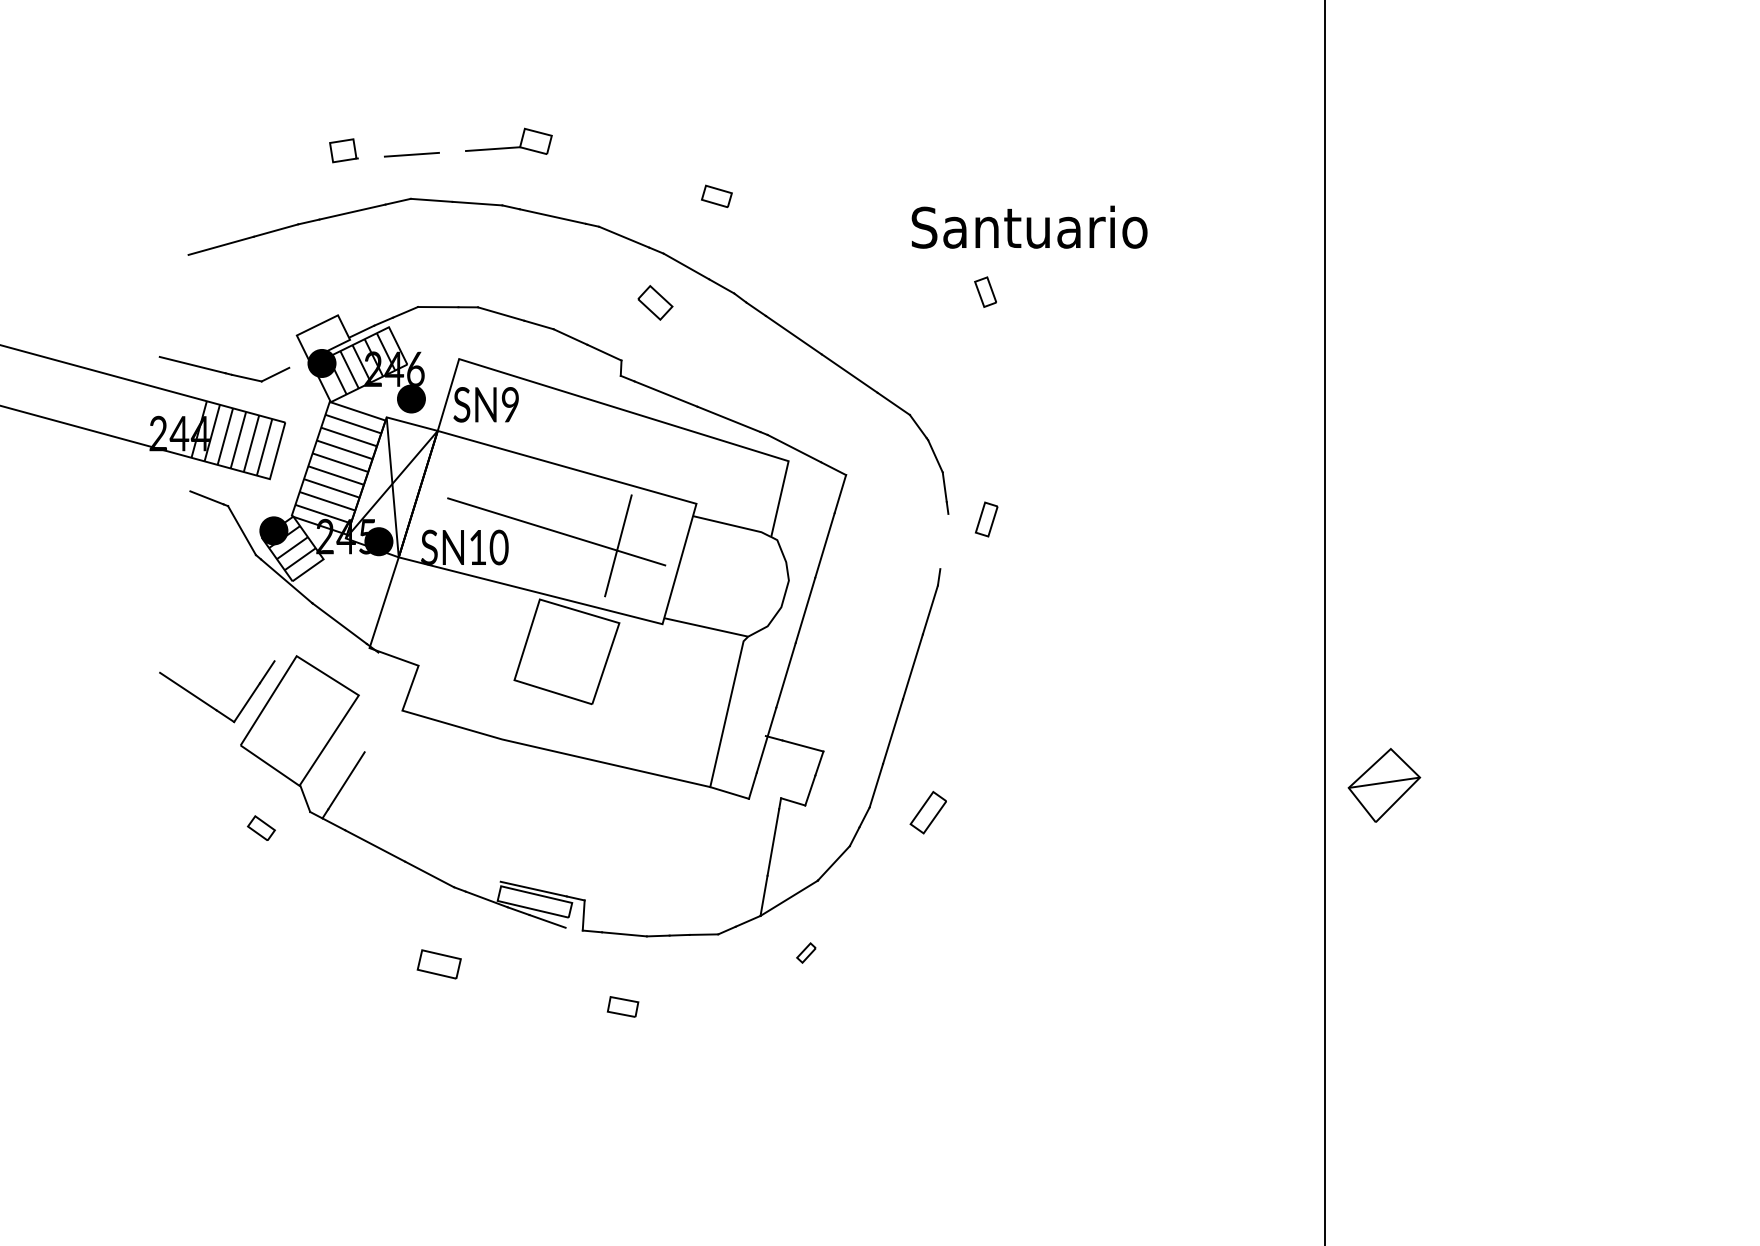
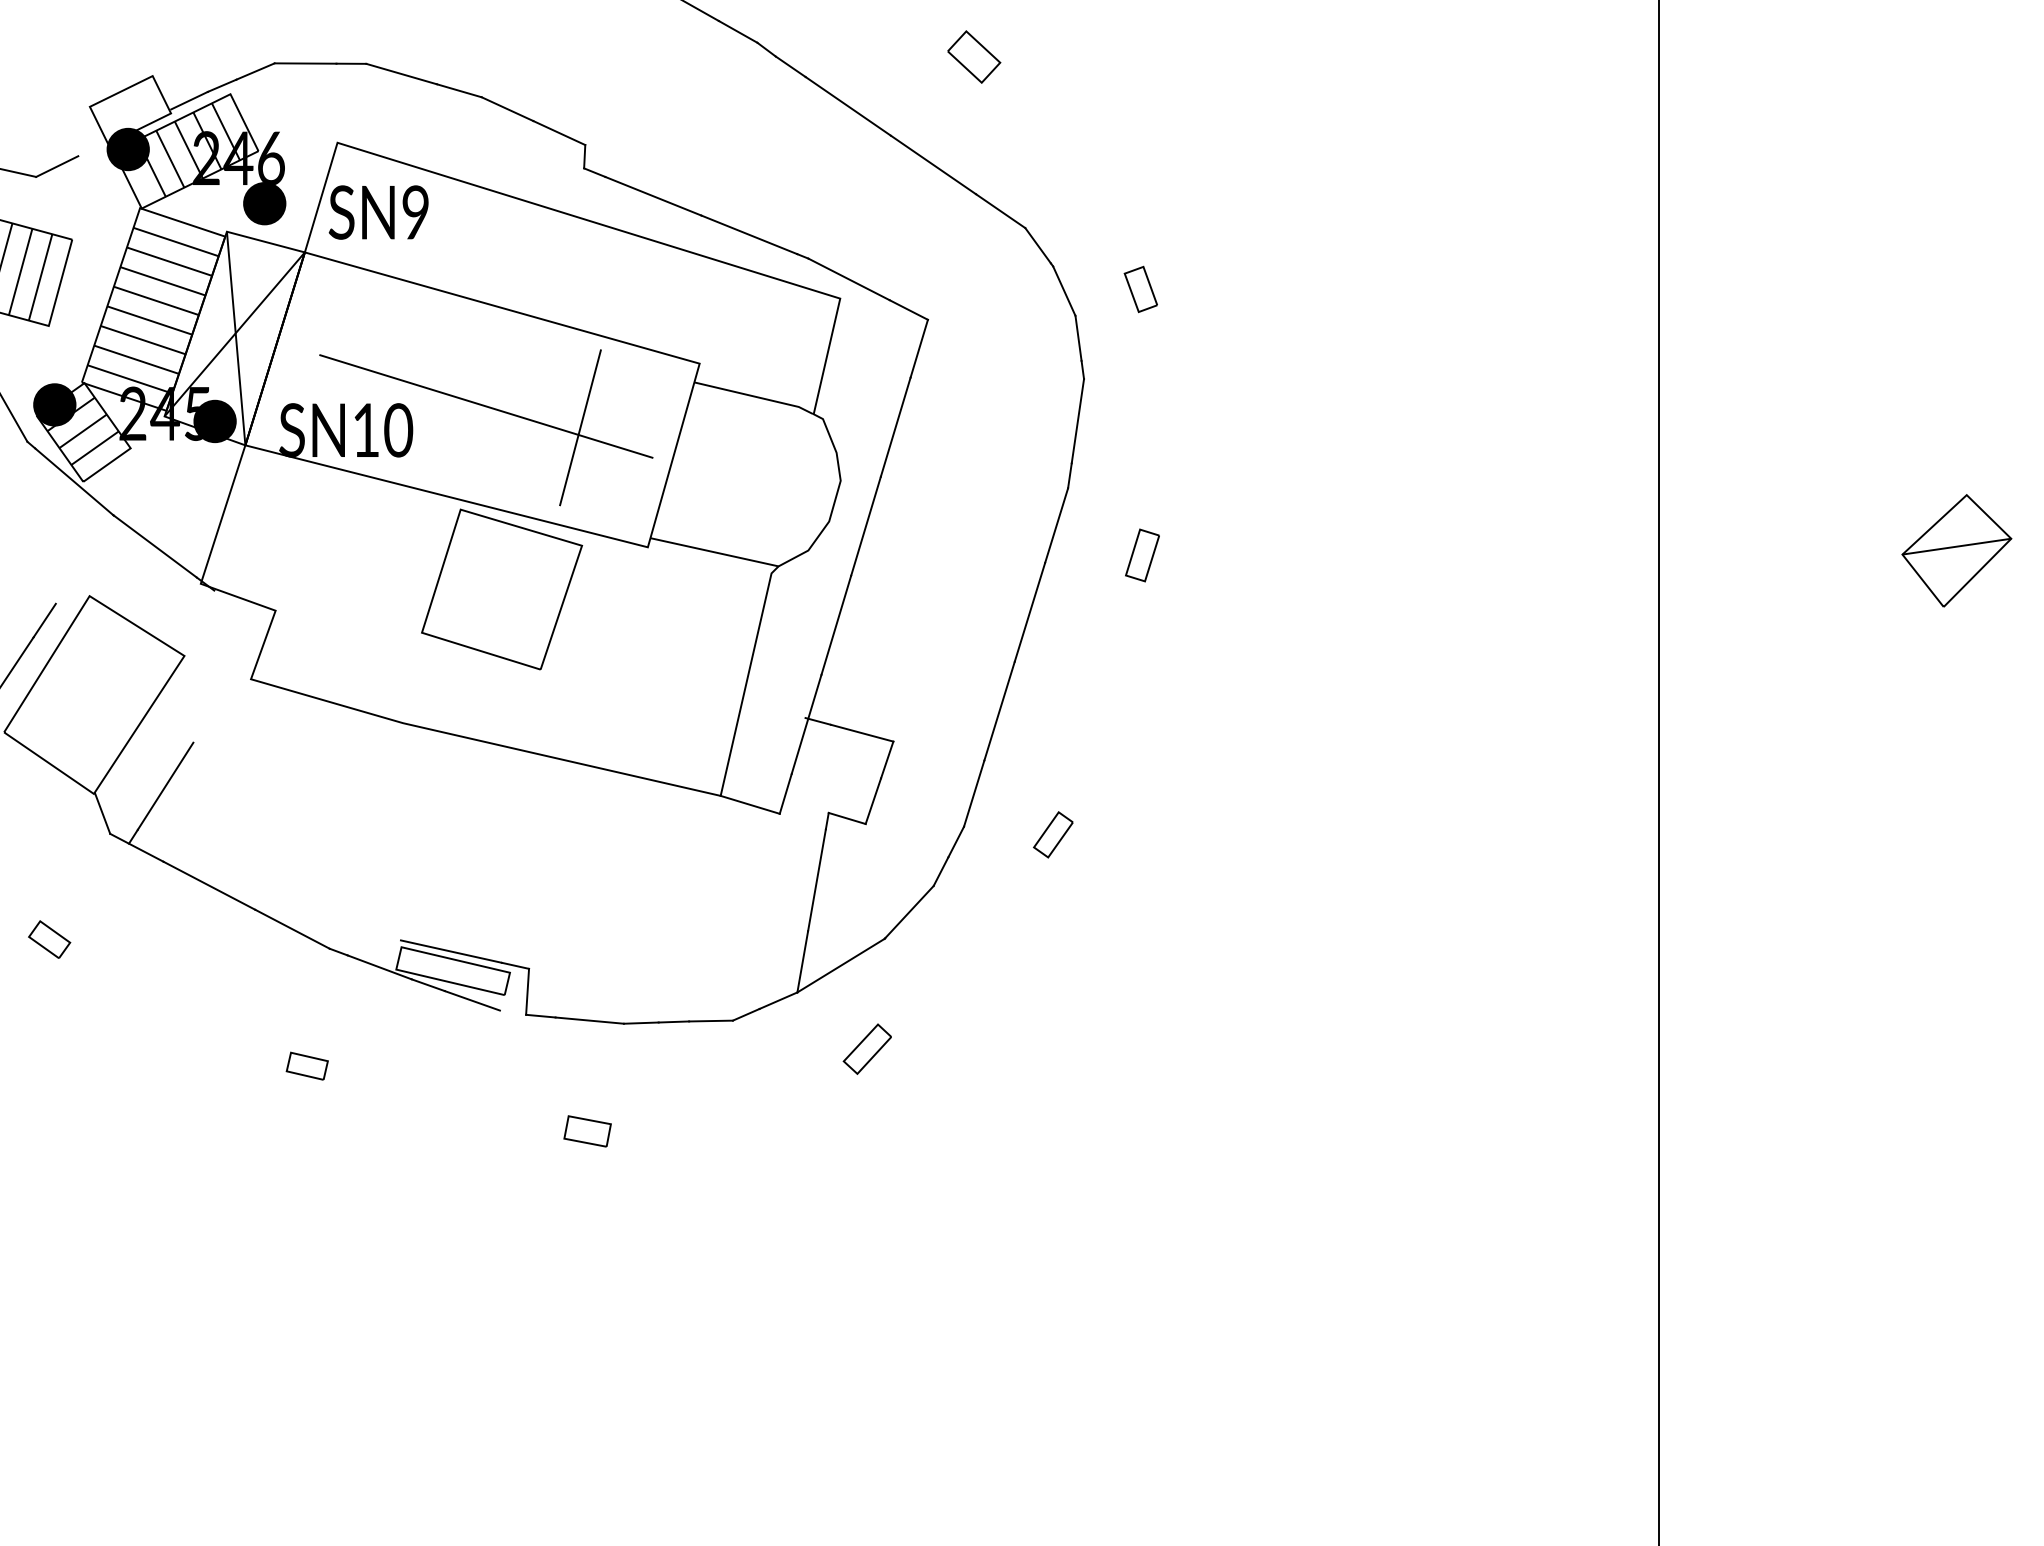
part: (985, 291) -> (1140, 288), moved
part: (655, 302) -> (974, 56), moved
part: (986, 519) -> (1142, 555), moved
line: (944, 541) -> (1078, 421), added
part: (1384, 785) -> (1957, 550), moved
part: (927, 812) -> (1052, 834), size x0.71
part: (261, 827) -> (49, 938), moved
part: (806, 952) -> (867, 1048), size x1.67
part: (439, 963) -> (307, 1065), size x0.62

